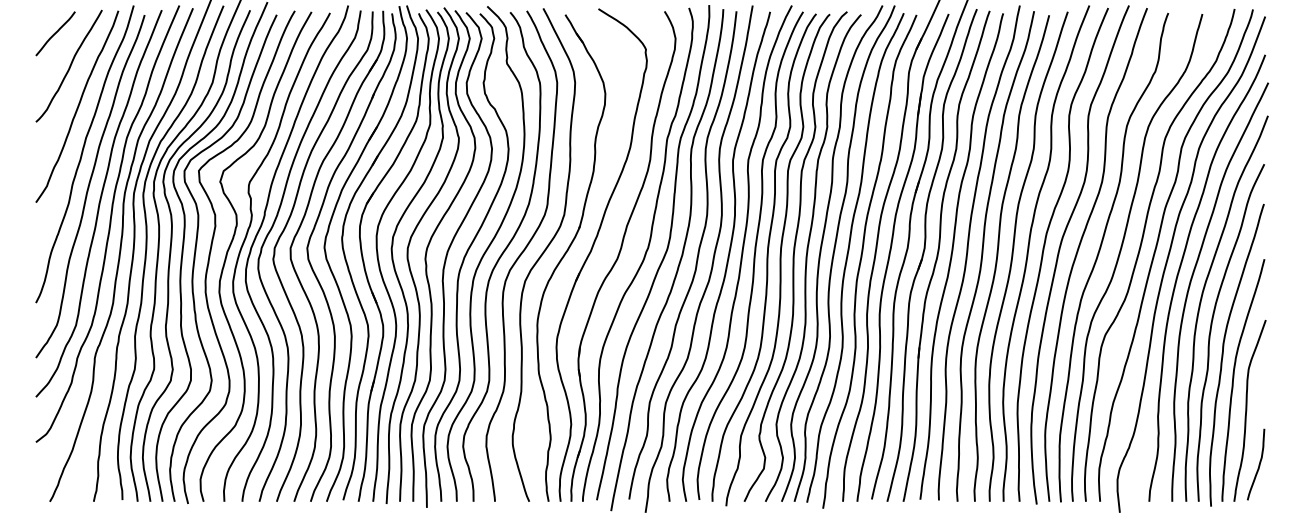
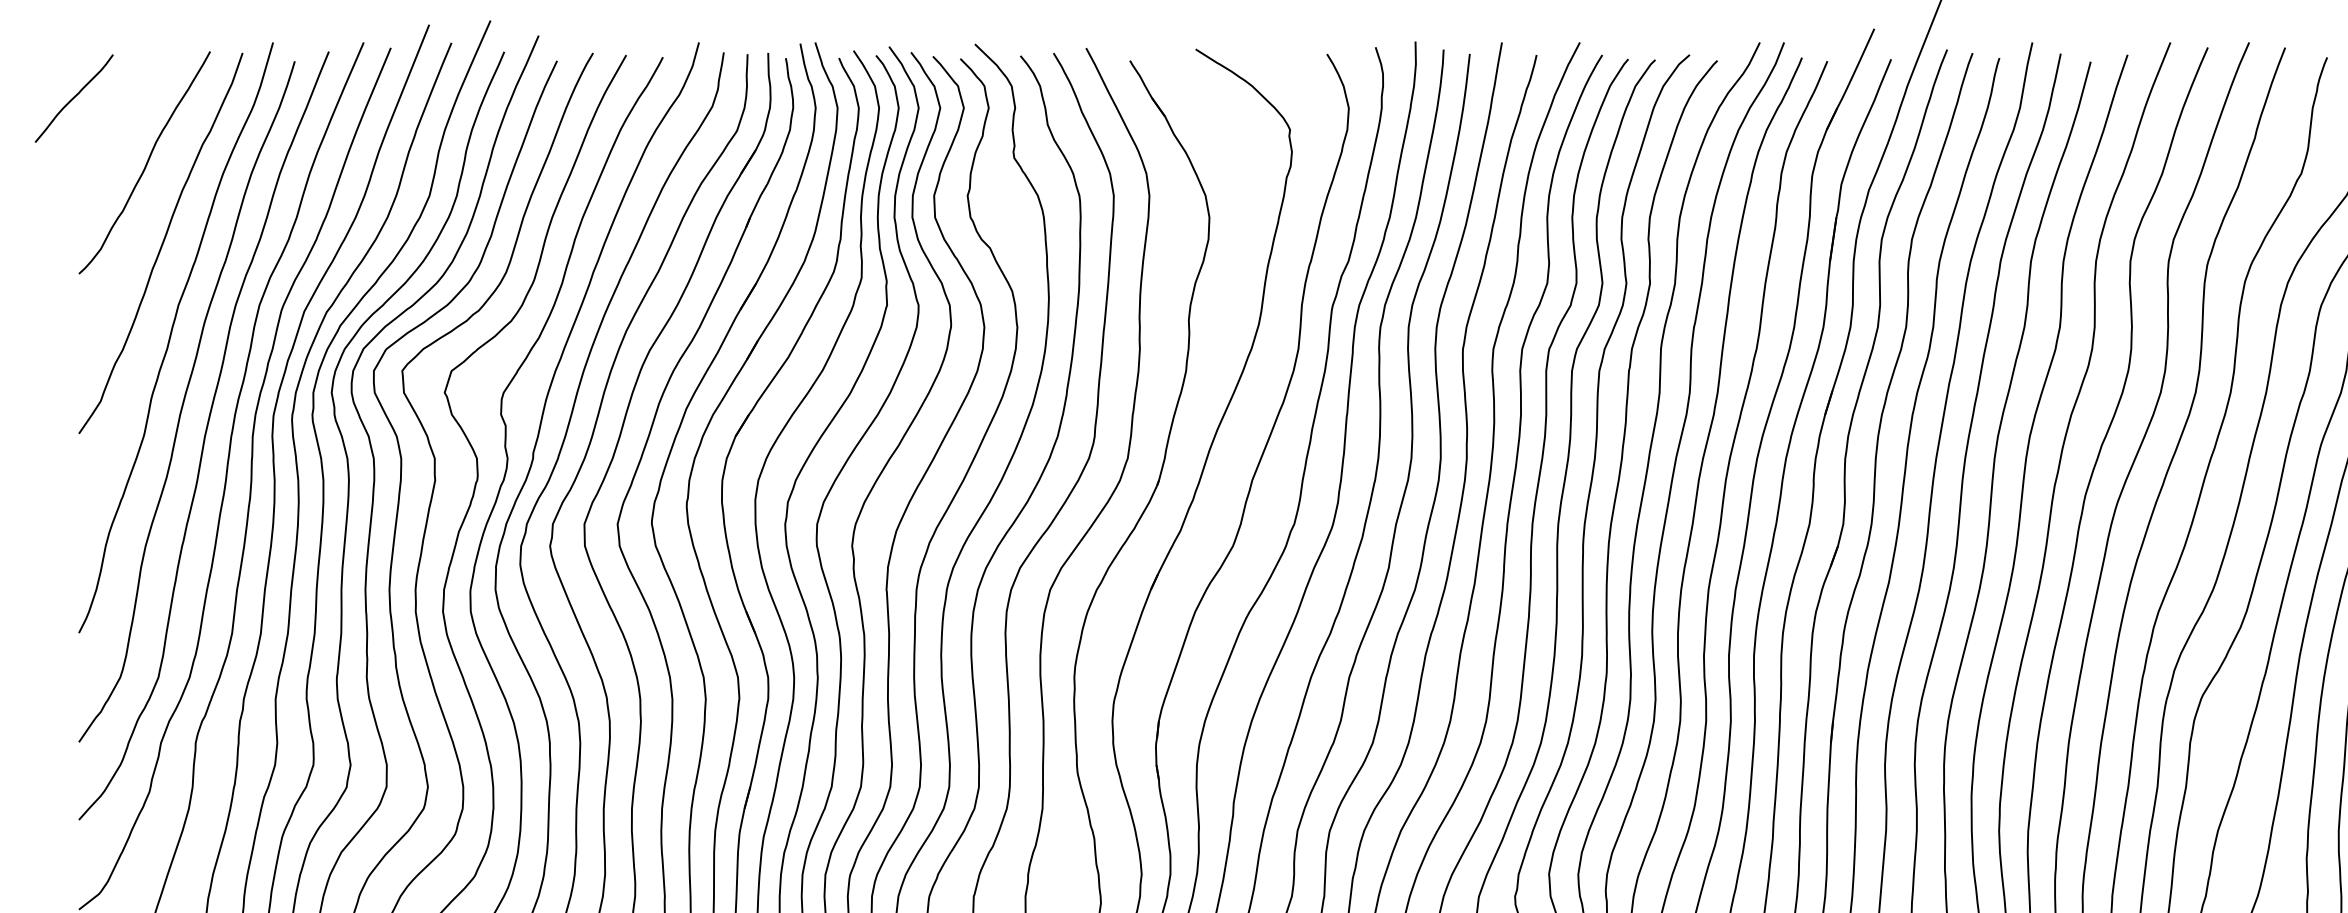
curve: (55, 33) -> (74, 97), moved

